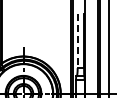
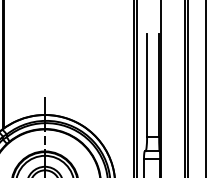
line: (77, 41) -> (146, 86), dashed -> solid

